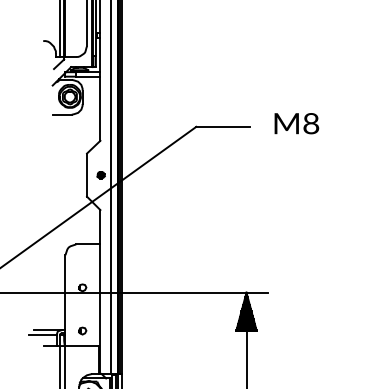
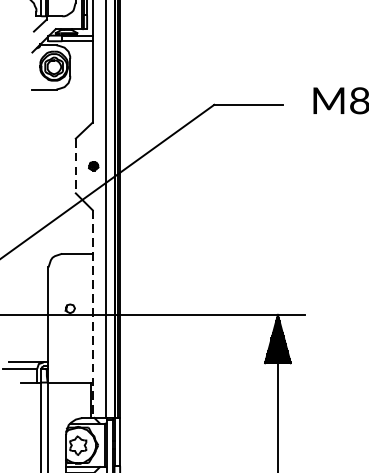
line: (87, 175) -> (76, 166), solid -> dashed
line: (100, 292) -> (92, 314), solid -> dashed
part: (82, 330) -> (70, 362), removed

